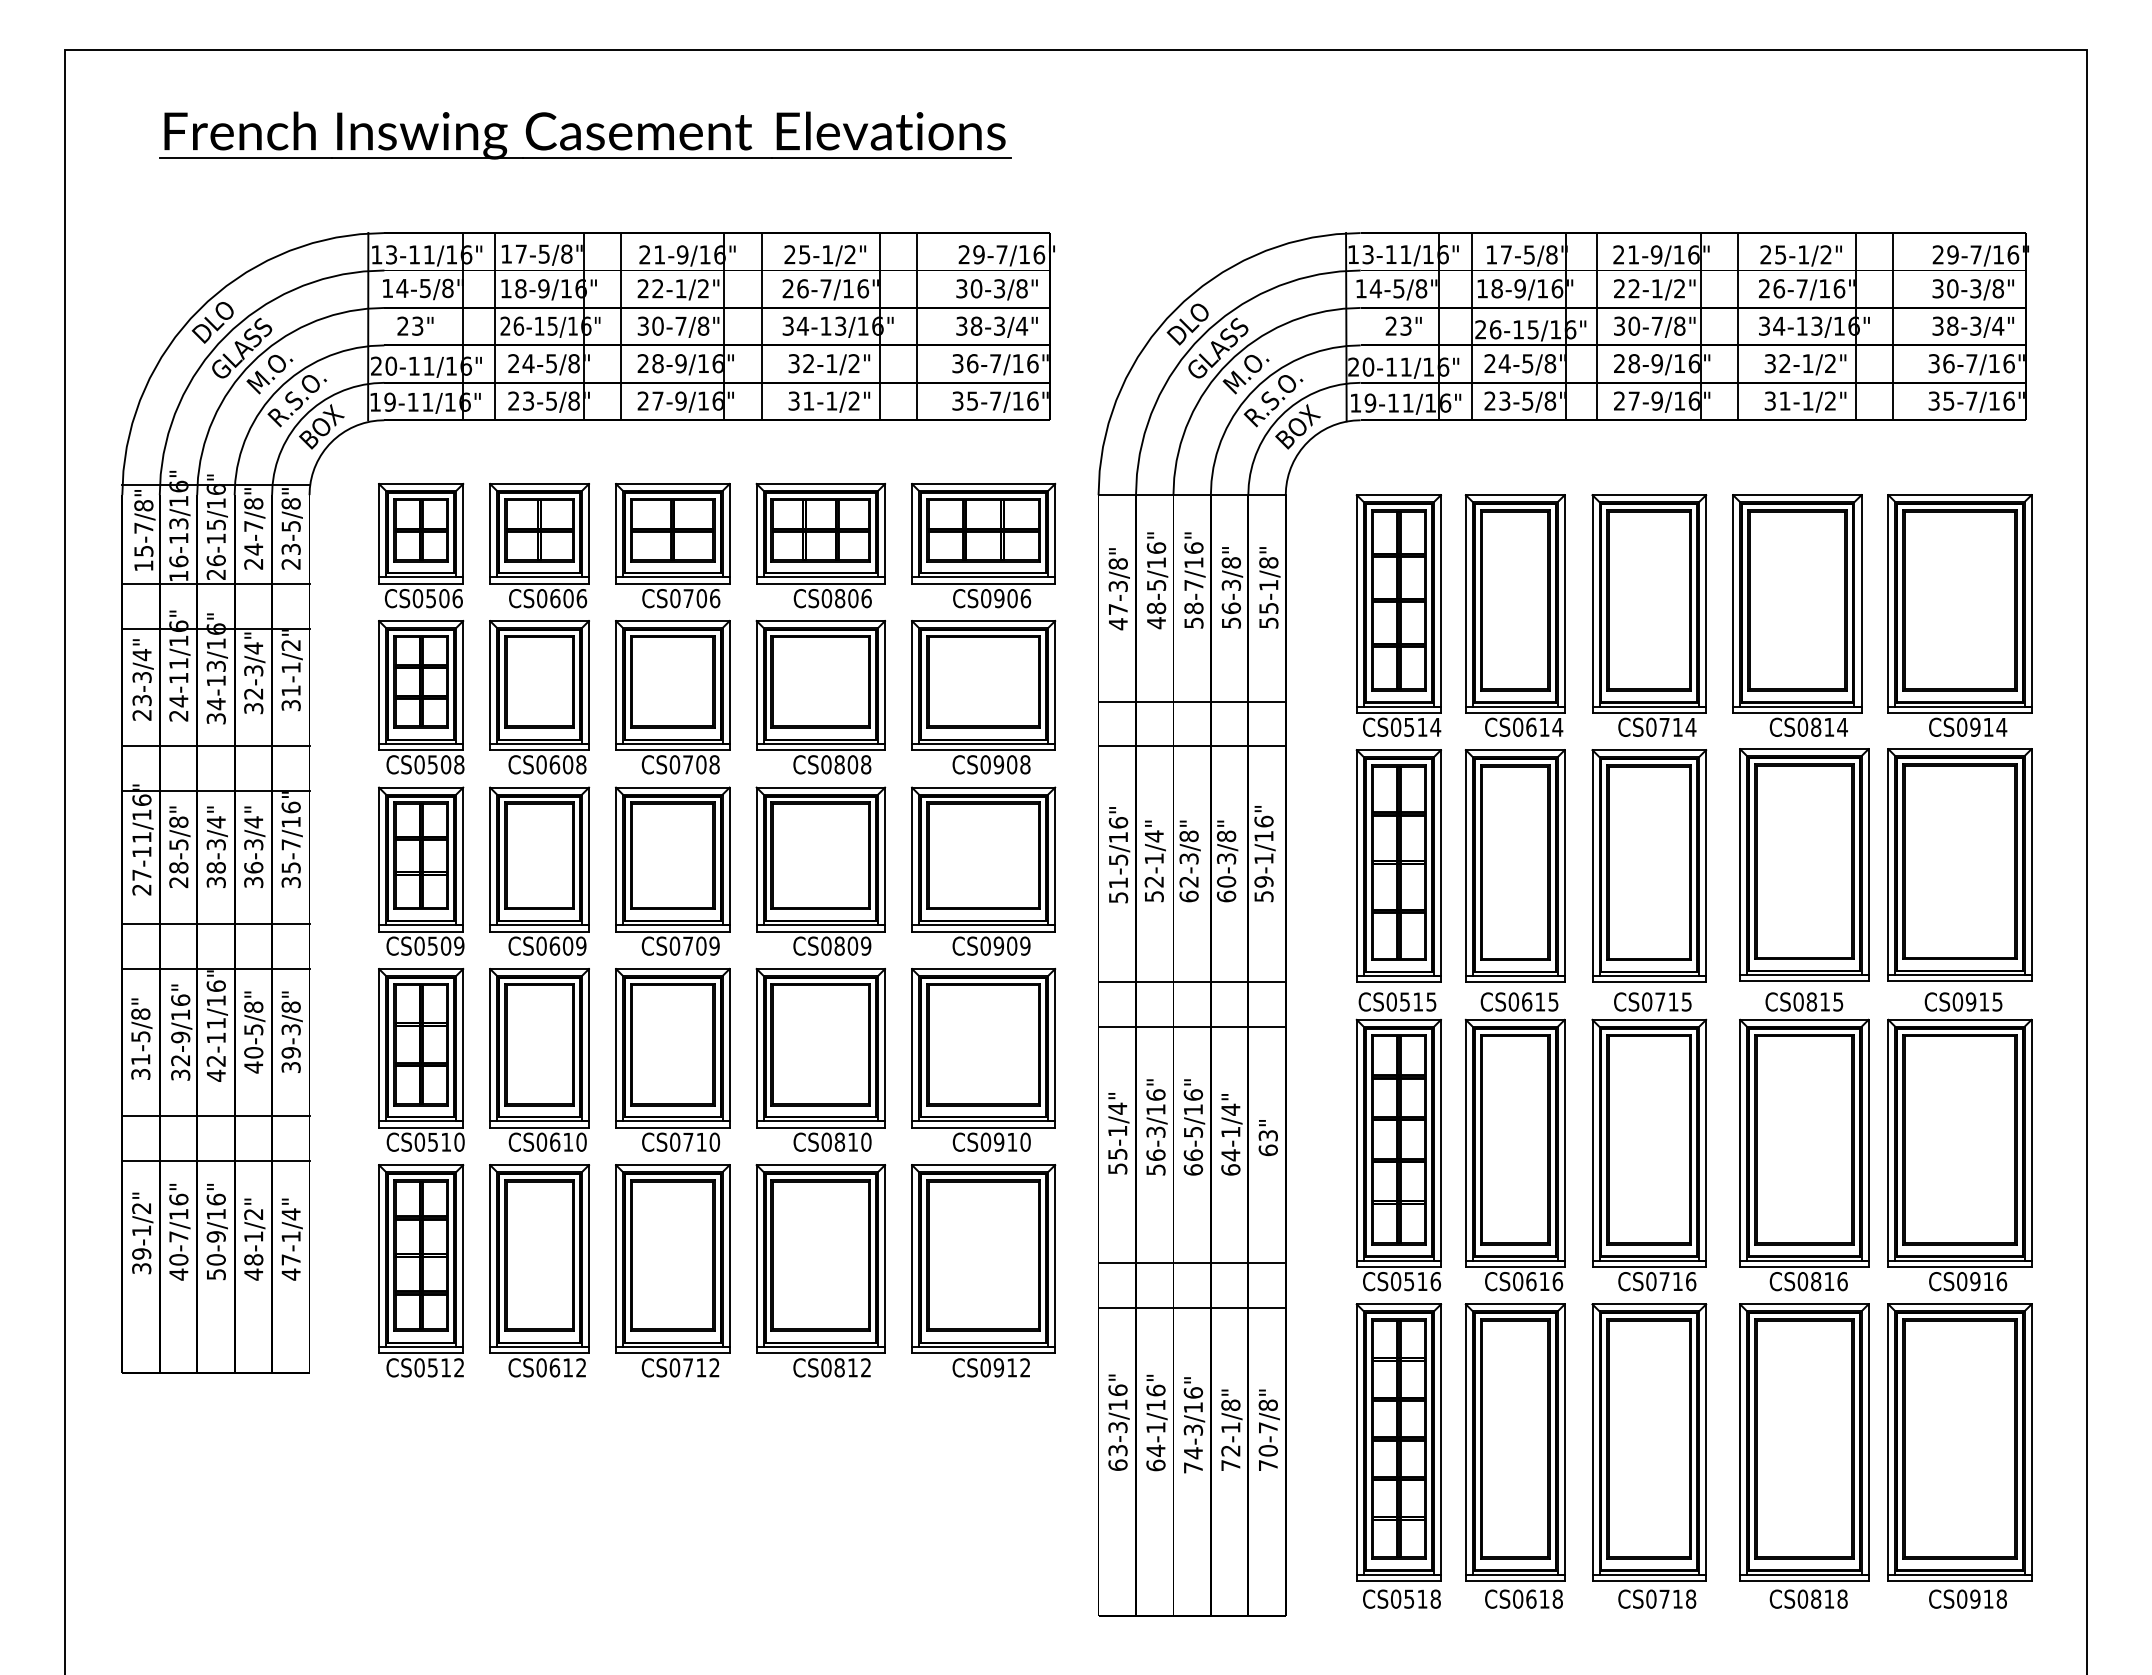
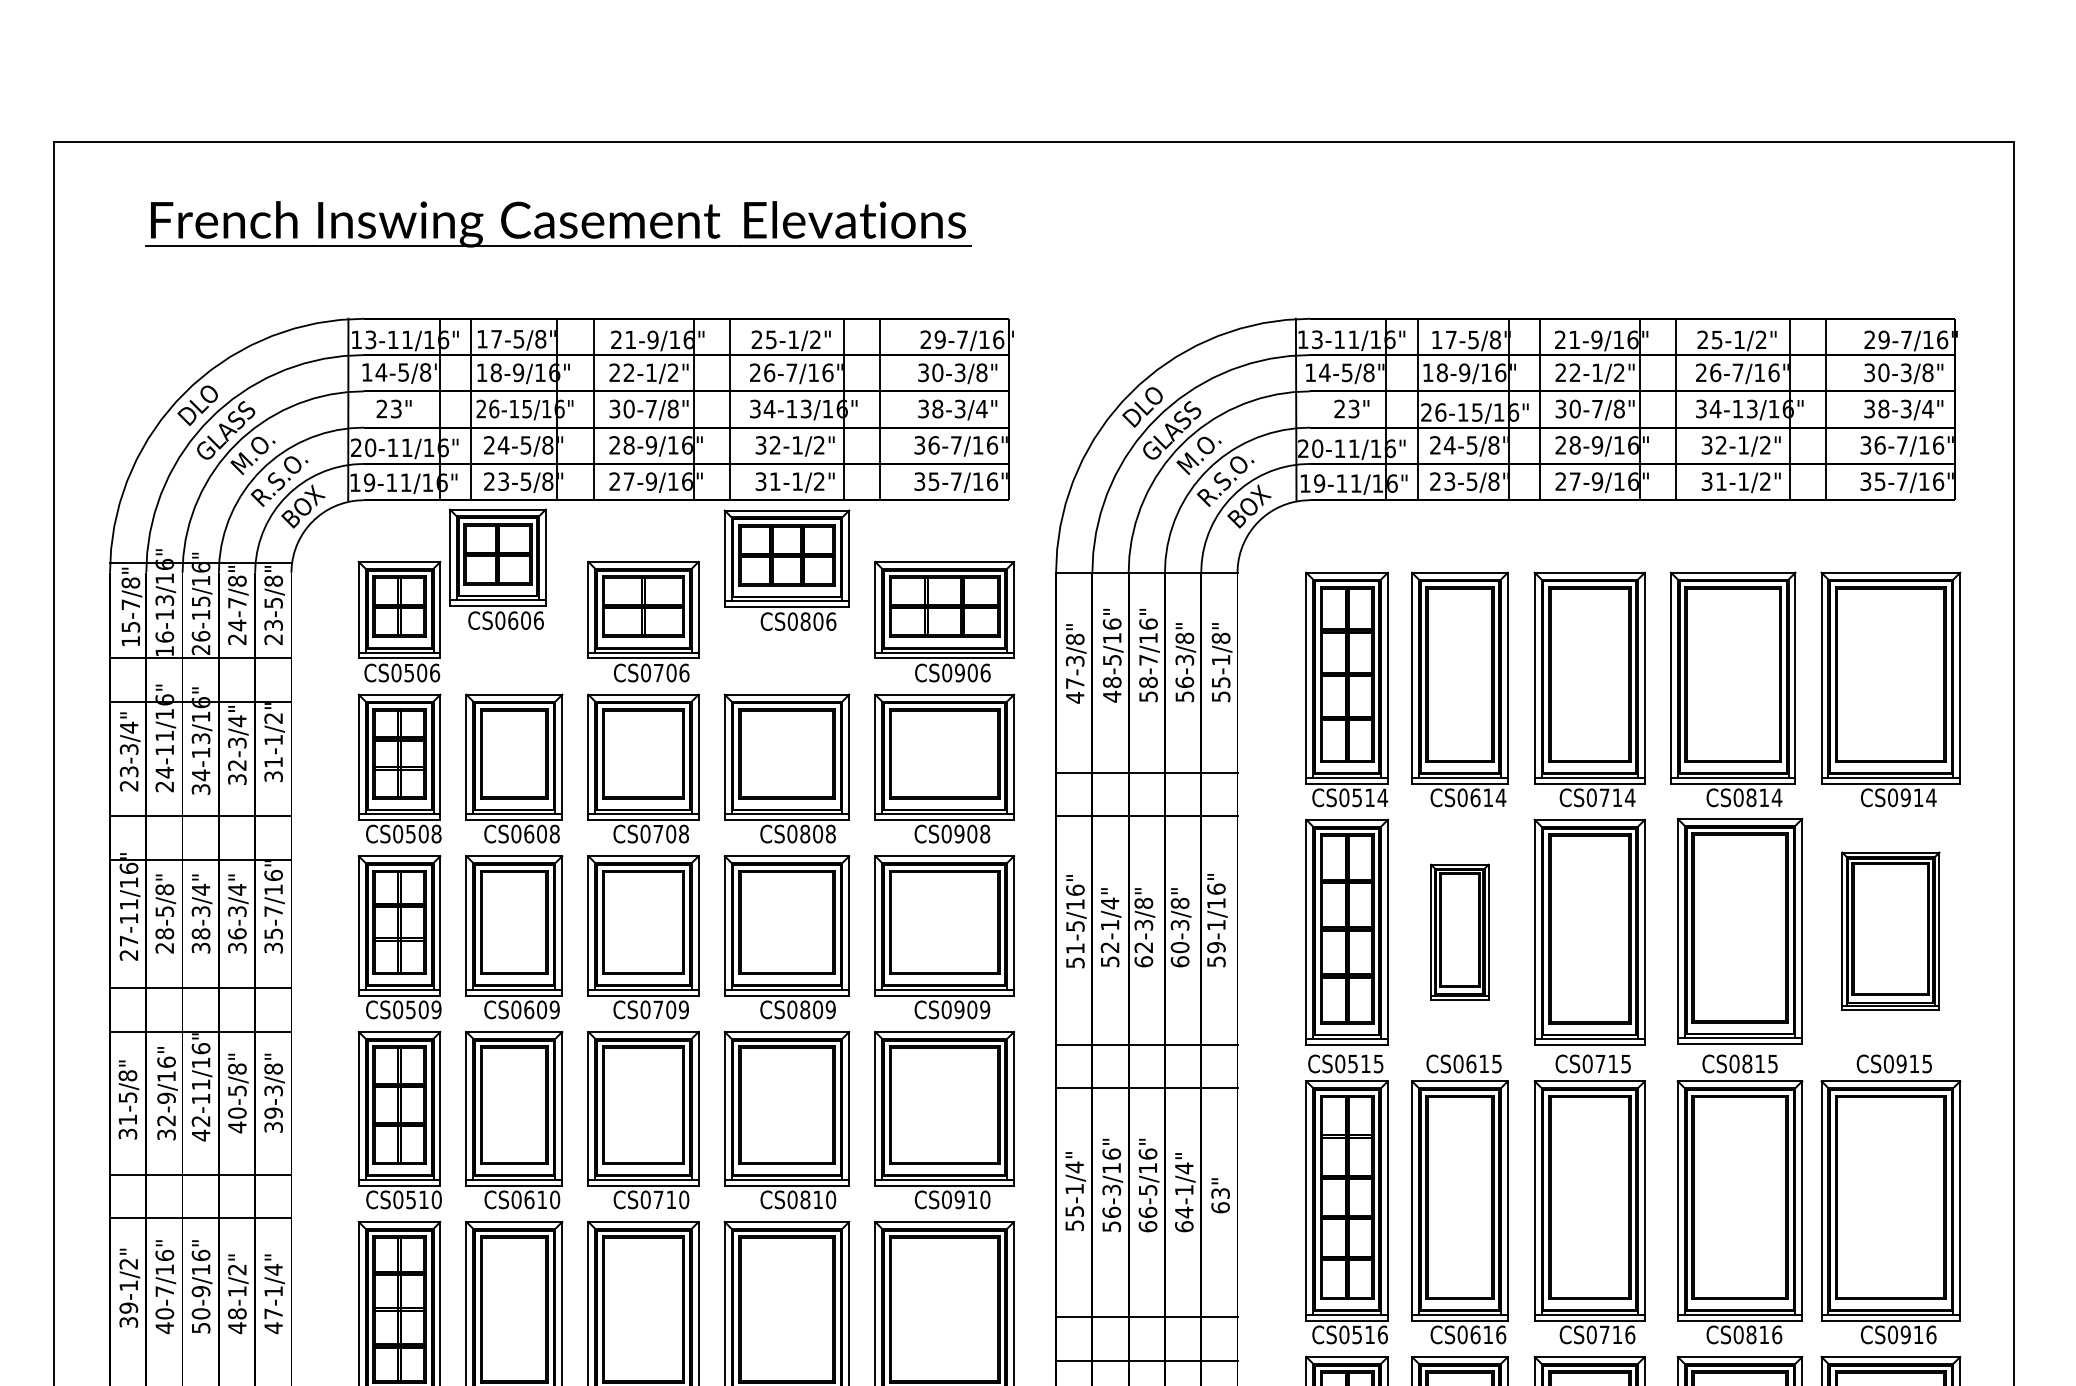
part: (539, 545) -> (497, 569), moved
part: (820, 545) -> (786, 570), moved
part: (1959, 864) -> (1890, 930), size x0.7
part: (1514, 865) -> (1459, 931), size x0.6

